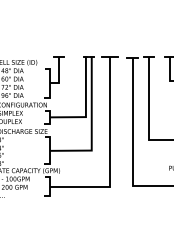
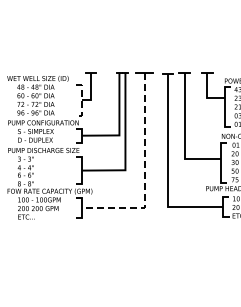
line: (50, 83) -> (82, 100), solid -> dashed
line: (110, 152) -> (144, 172), solid -> dashed

